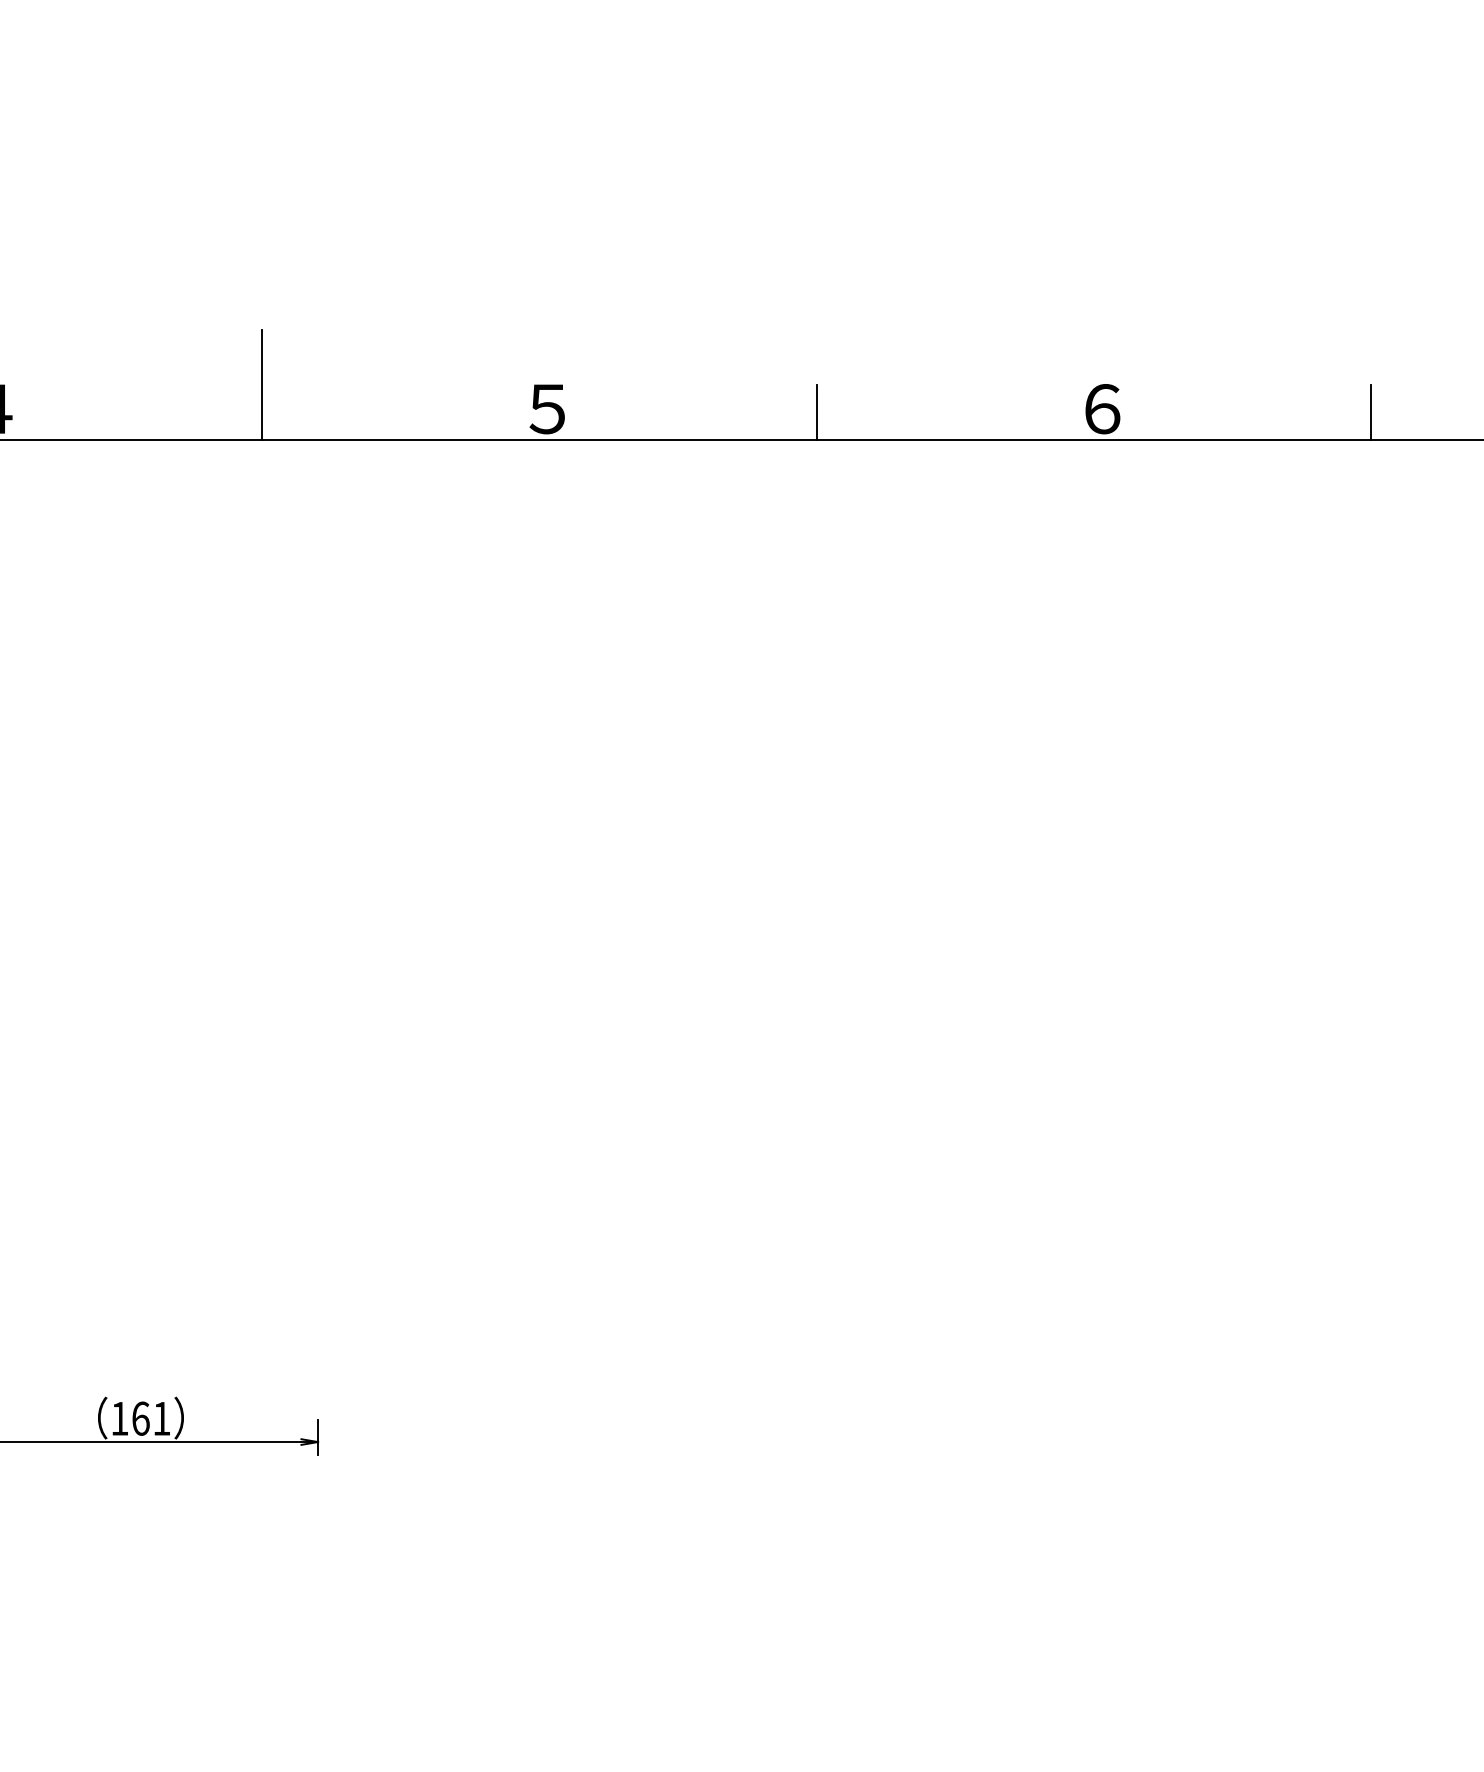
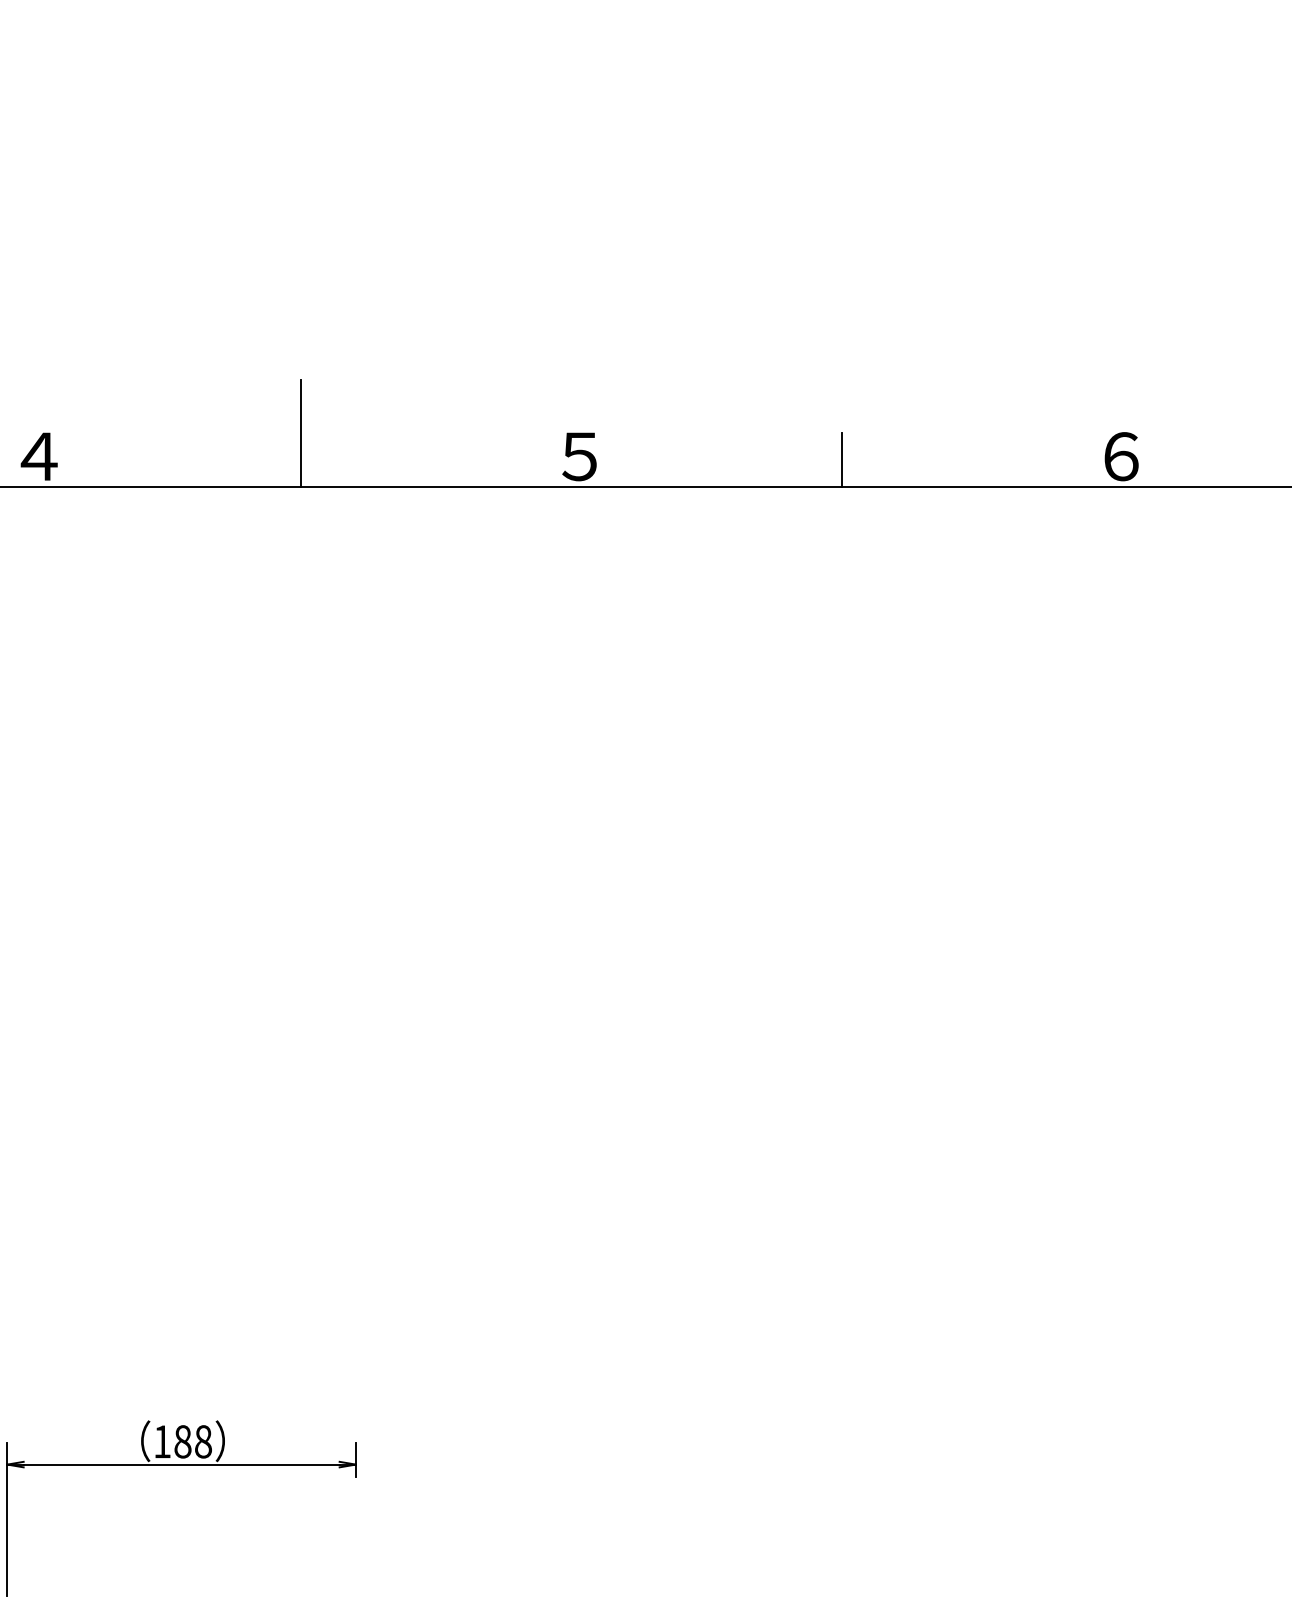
text: (151, 1418) -> (193, 1441), 161 -> 188

